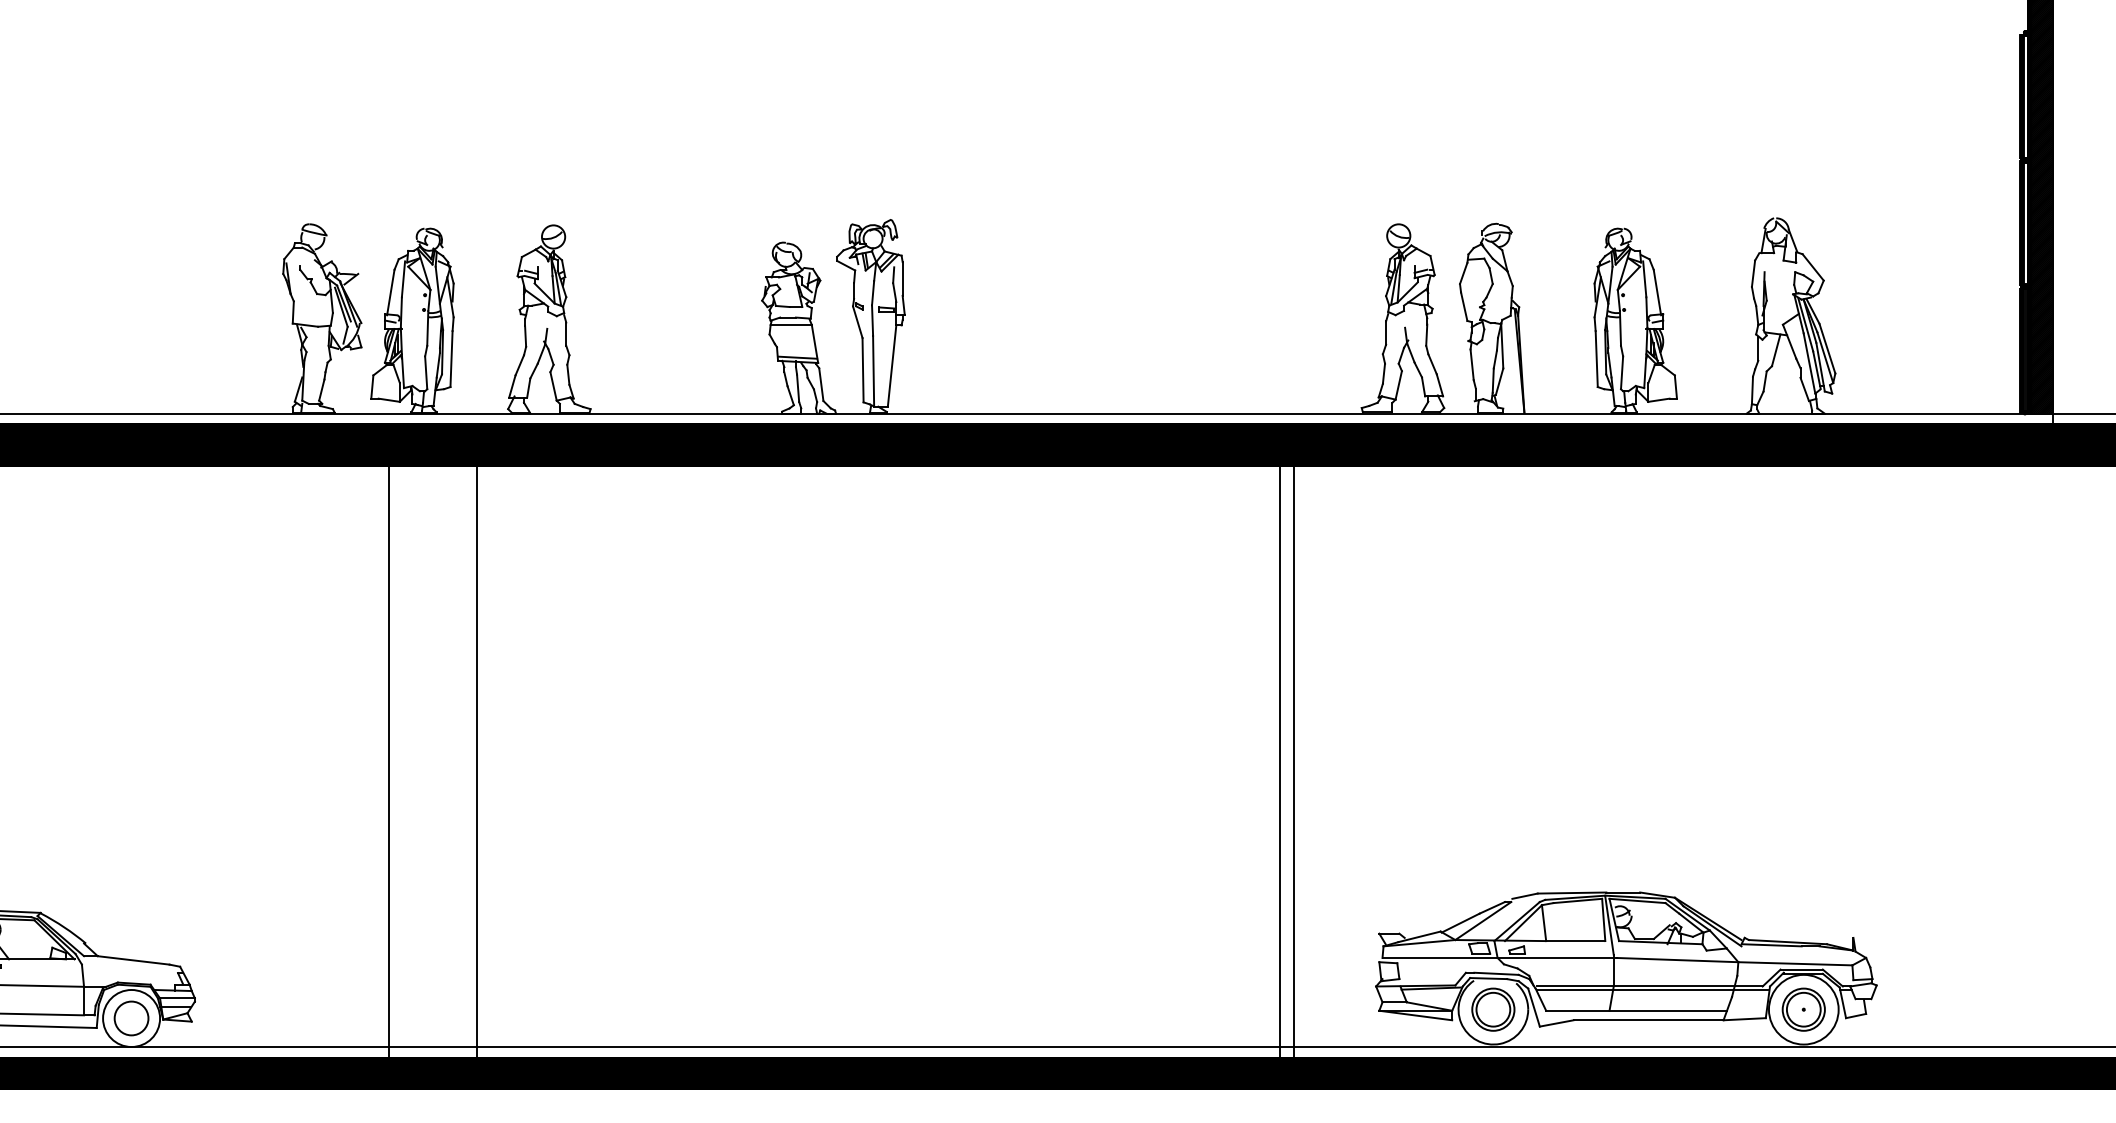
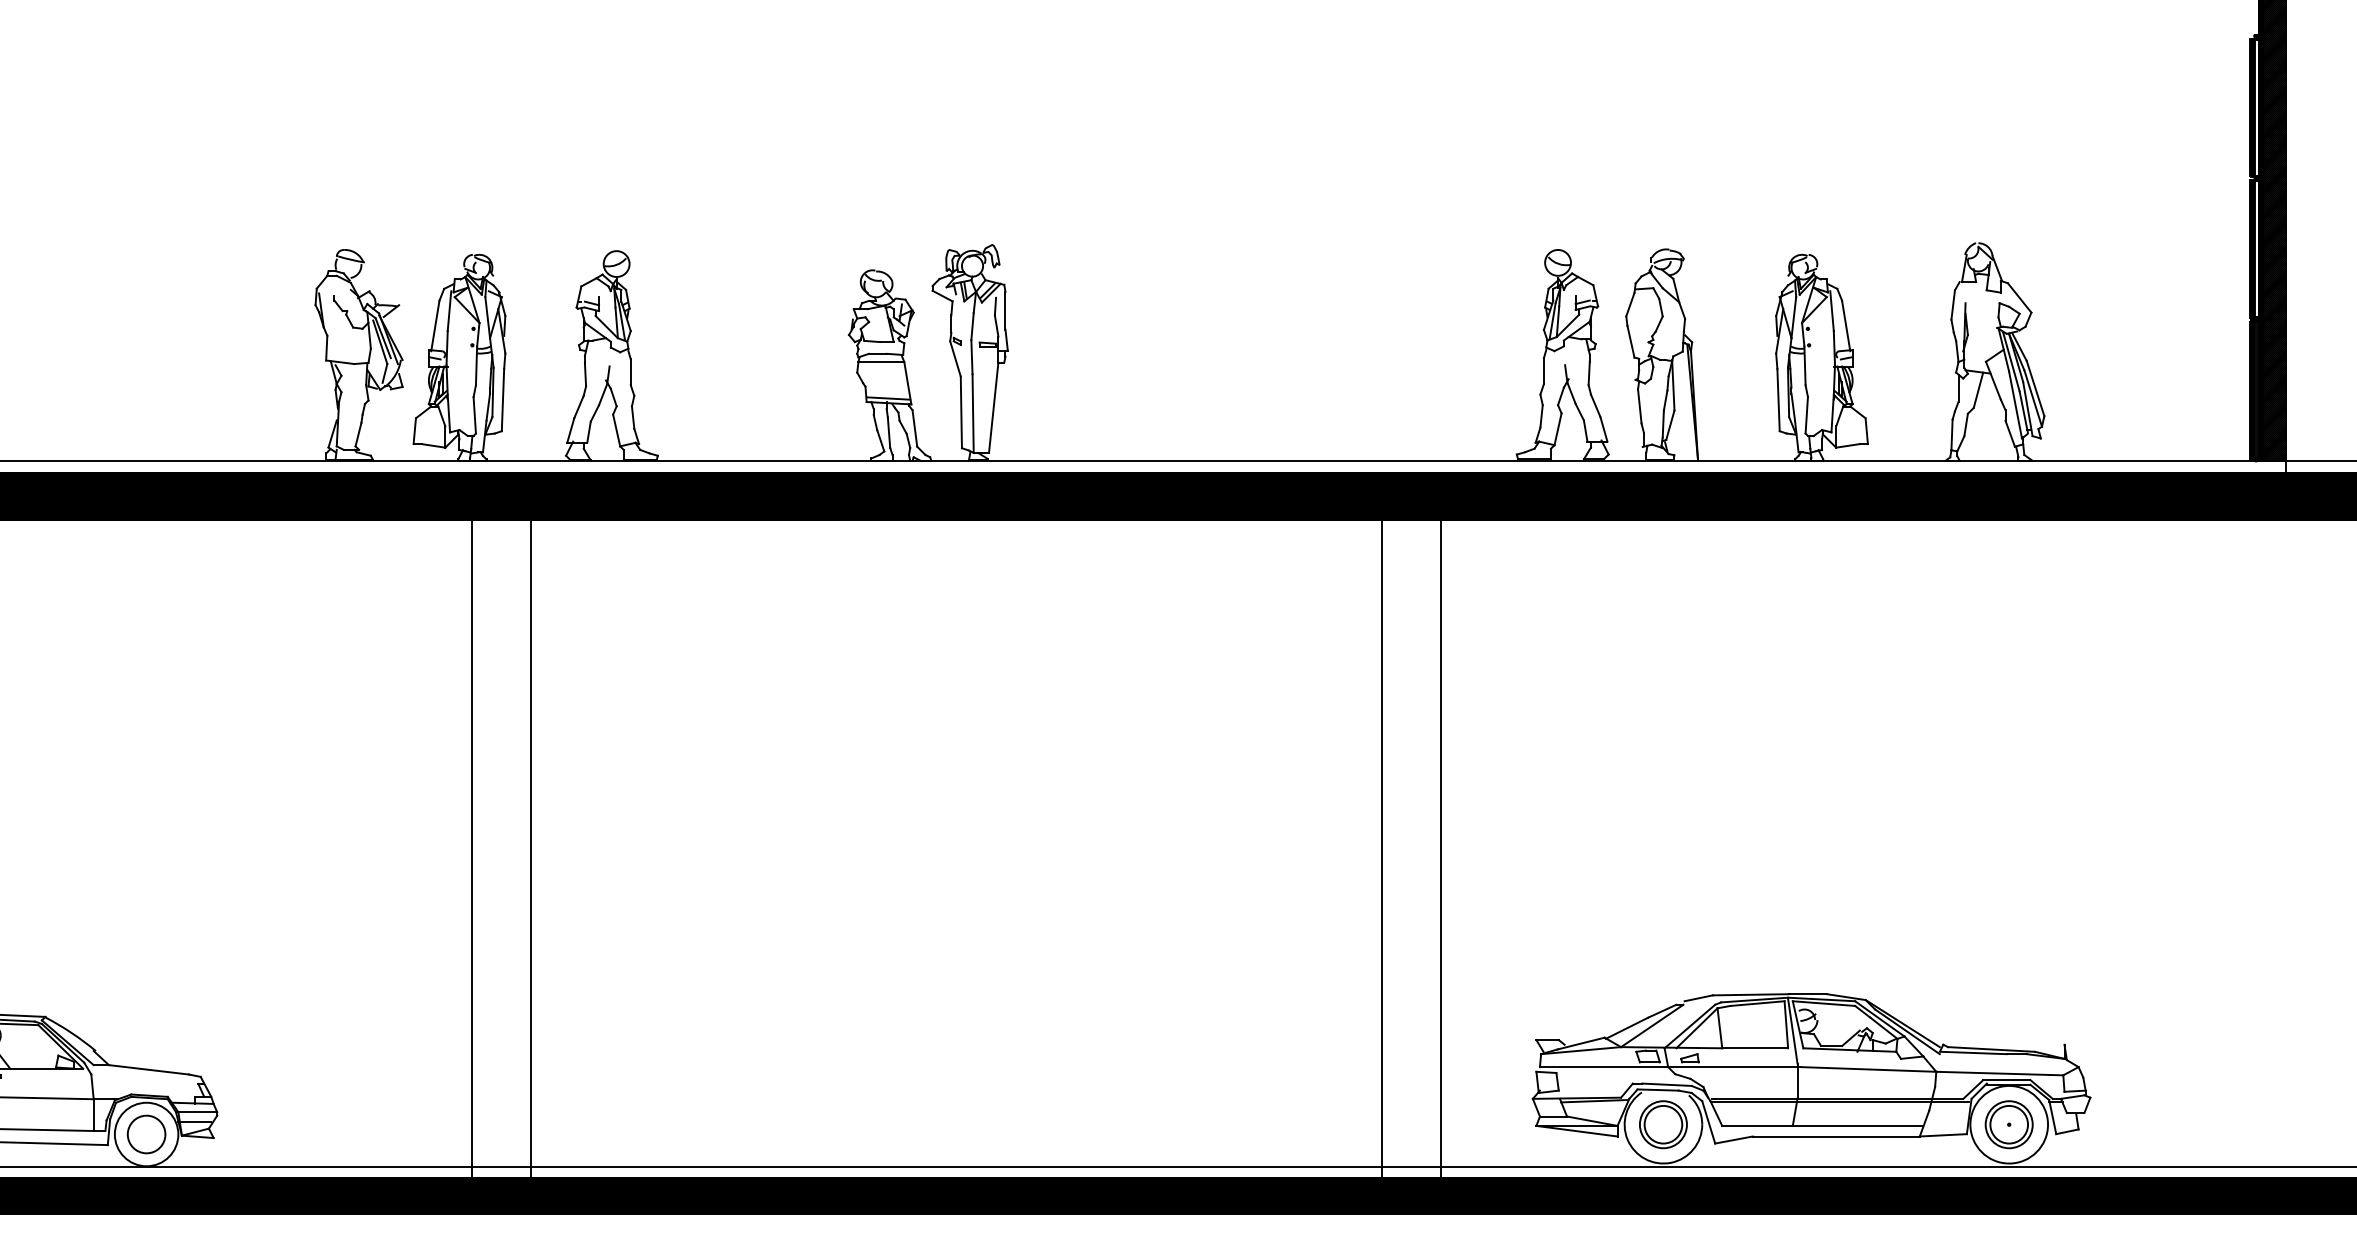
line: (389, 761) -> (472, 848), moved
line: (1280, 761) -> (1382, 848), moved

